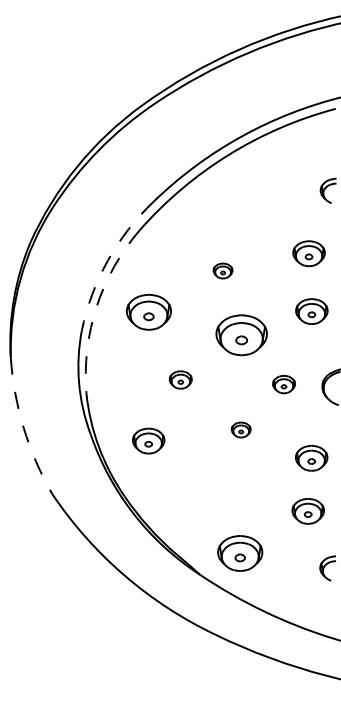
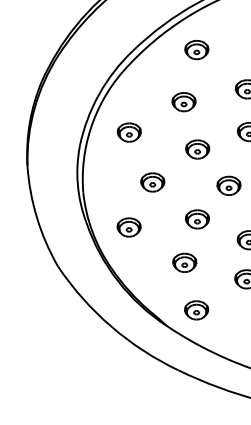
part: (240, 200) -> (196, 50), added
arc: (107, 260) -> (98, 94), dashed -> solid
part: (222, 270) -> (183, 101), size x1.67
arc: (96, 306) -> (90, 128), dashed -> solid
part: (148, 312) -> (129, 132), size x0.71
part: (241, 335) -> (197, 149), size x0.62
part: (180, 379) -> (152, 182), size x1.43
part: (283, 384) -> (228, 185), size x1.43
arc: (23, 428) -> (36, 218), dashed -> solid
part: (240, 429) -> (196, 218), size x1.67
part: (223, 488) -> (184, 262), added
part: (239, 553) -> (196, 310), size x0.71

